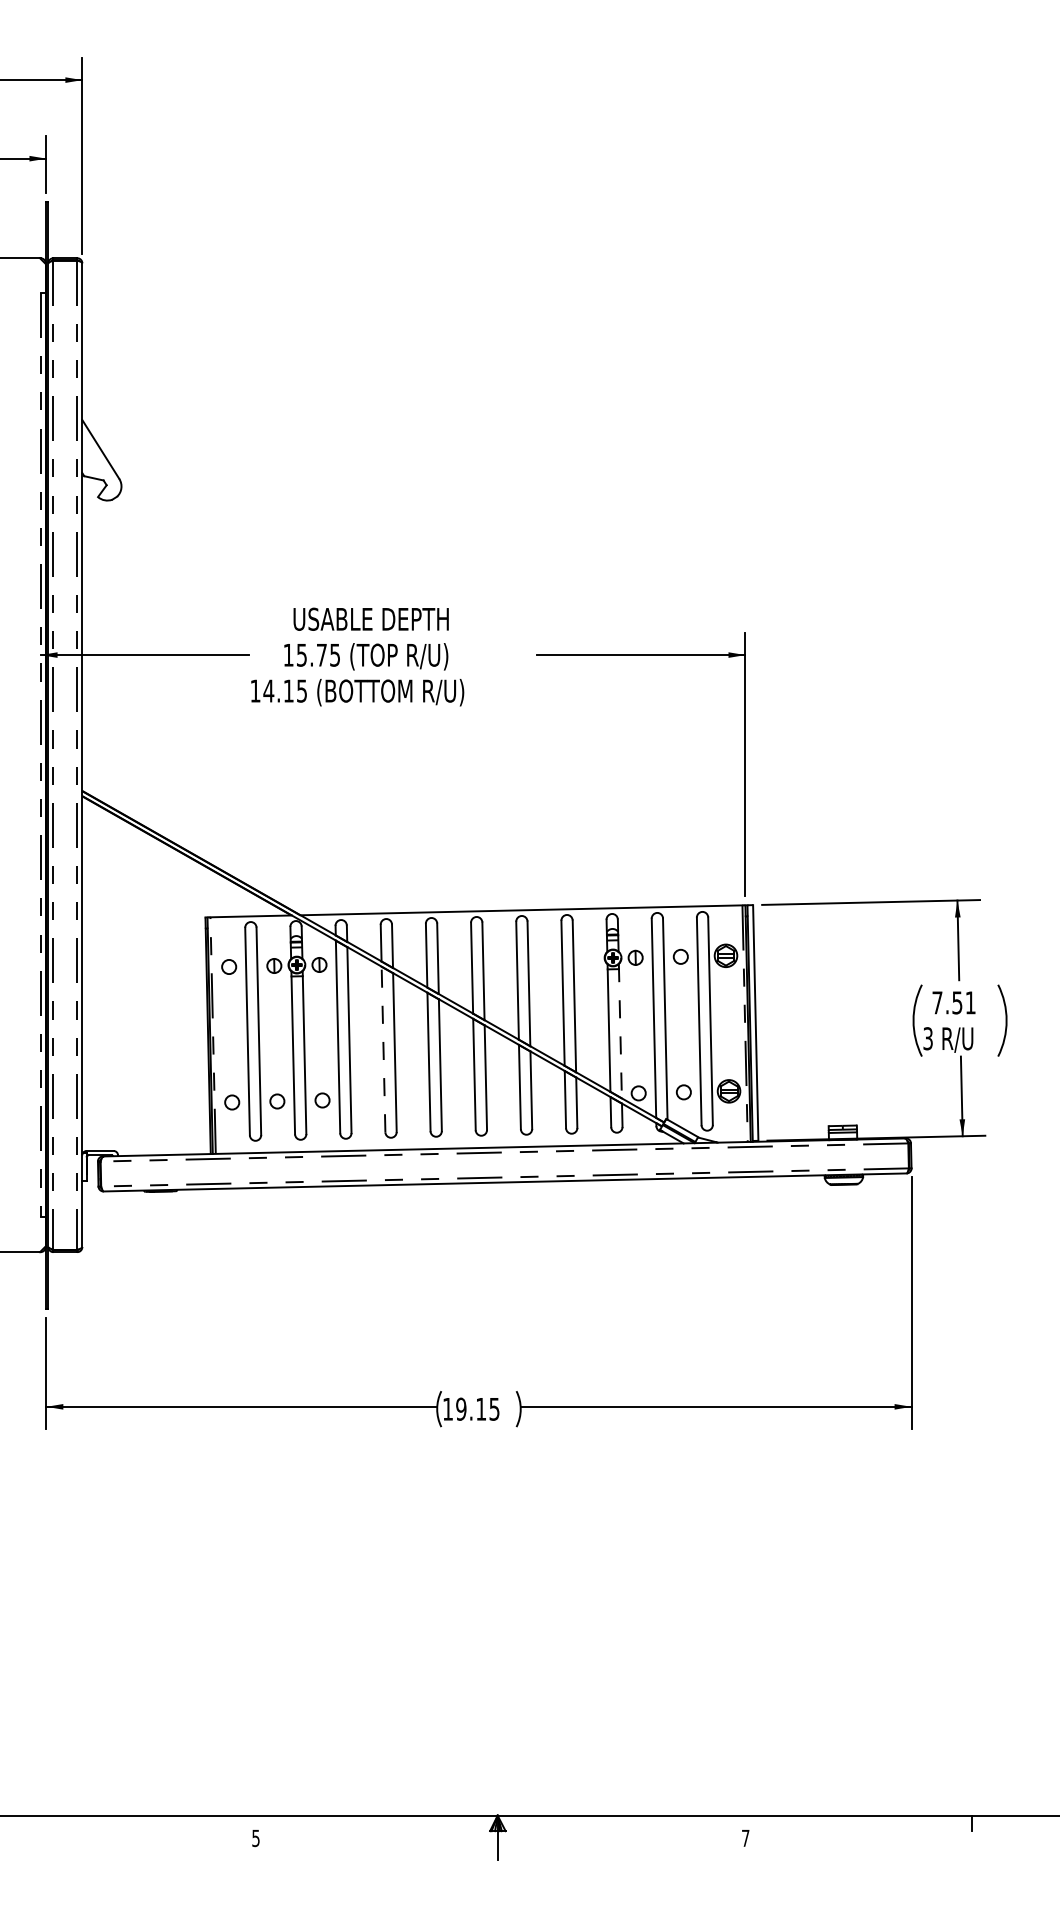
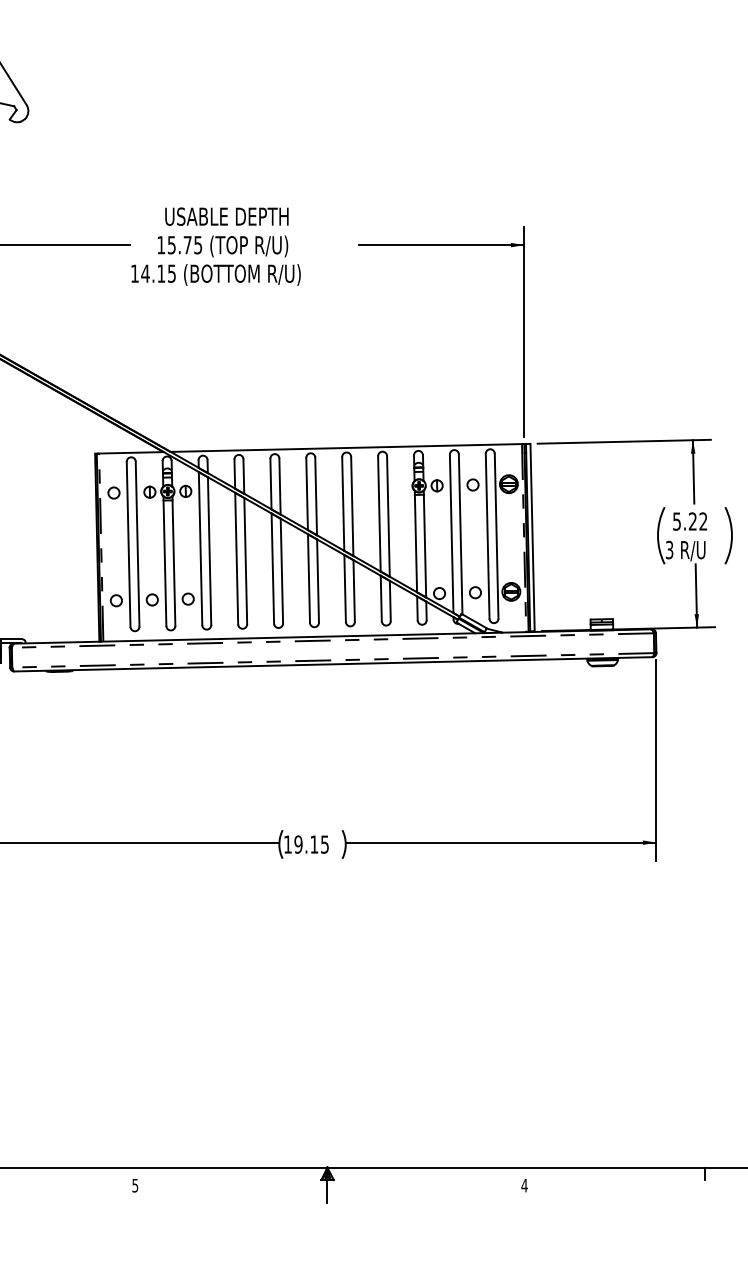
text: (953, 1002) -> (689, 521), 7.51 -> 5.22
line: (620, 1031) -> (425, 544), dashed -> solid
line: (383, 1049) -> (236, 558), dashed -> solid
text: (745, 1837) -> (524, 1185), 7 -> 4

